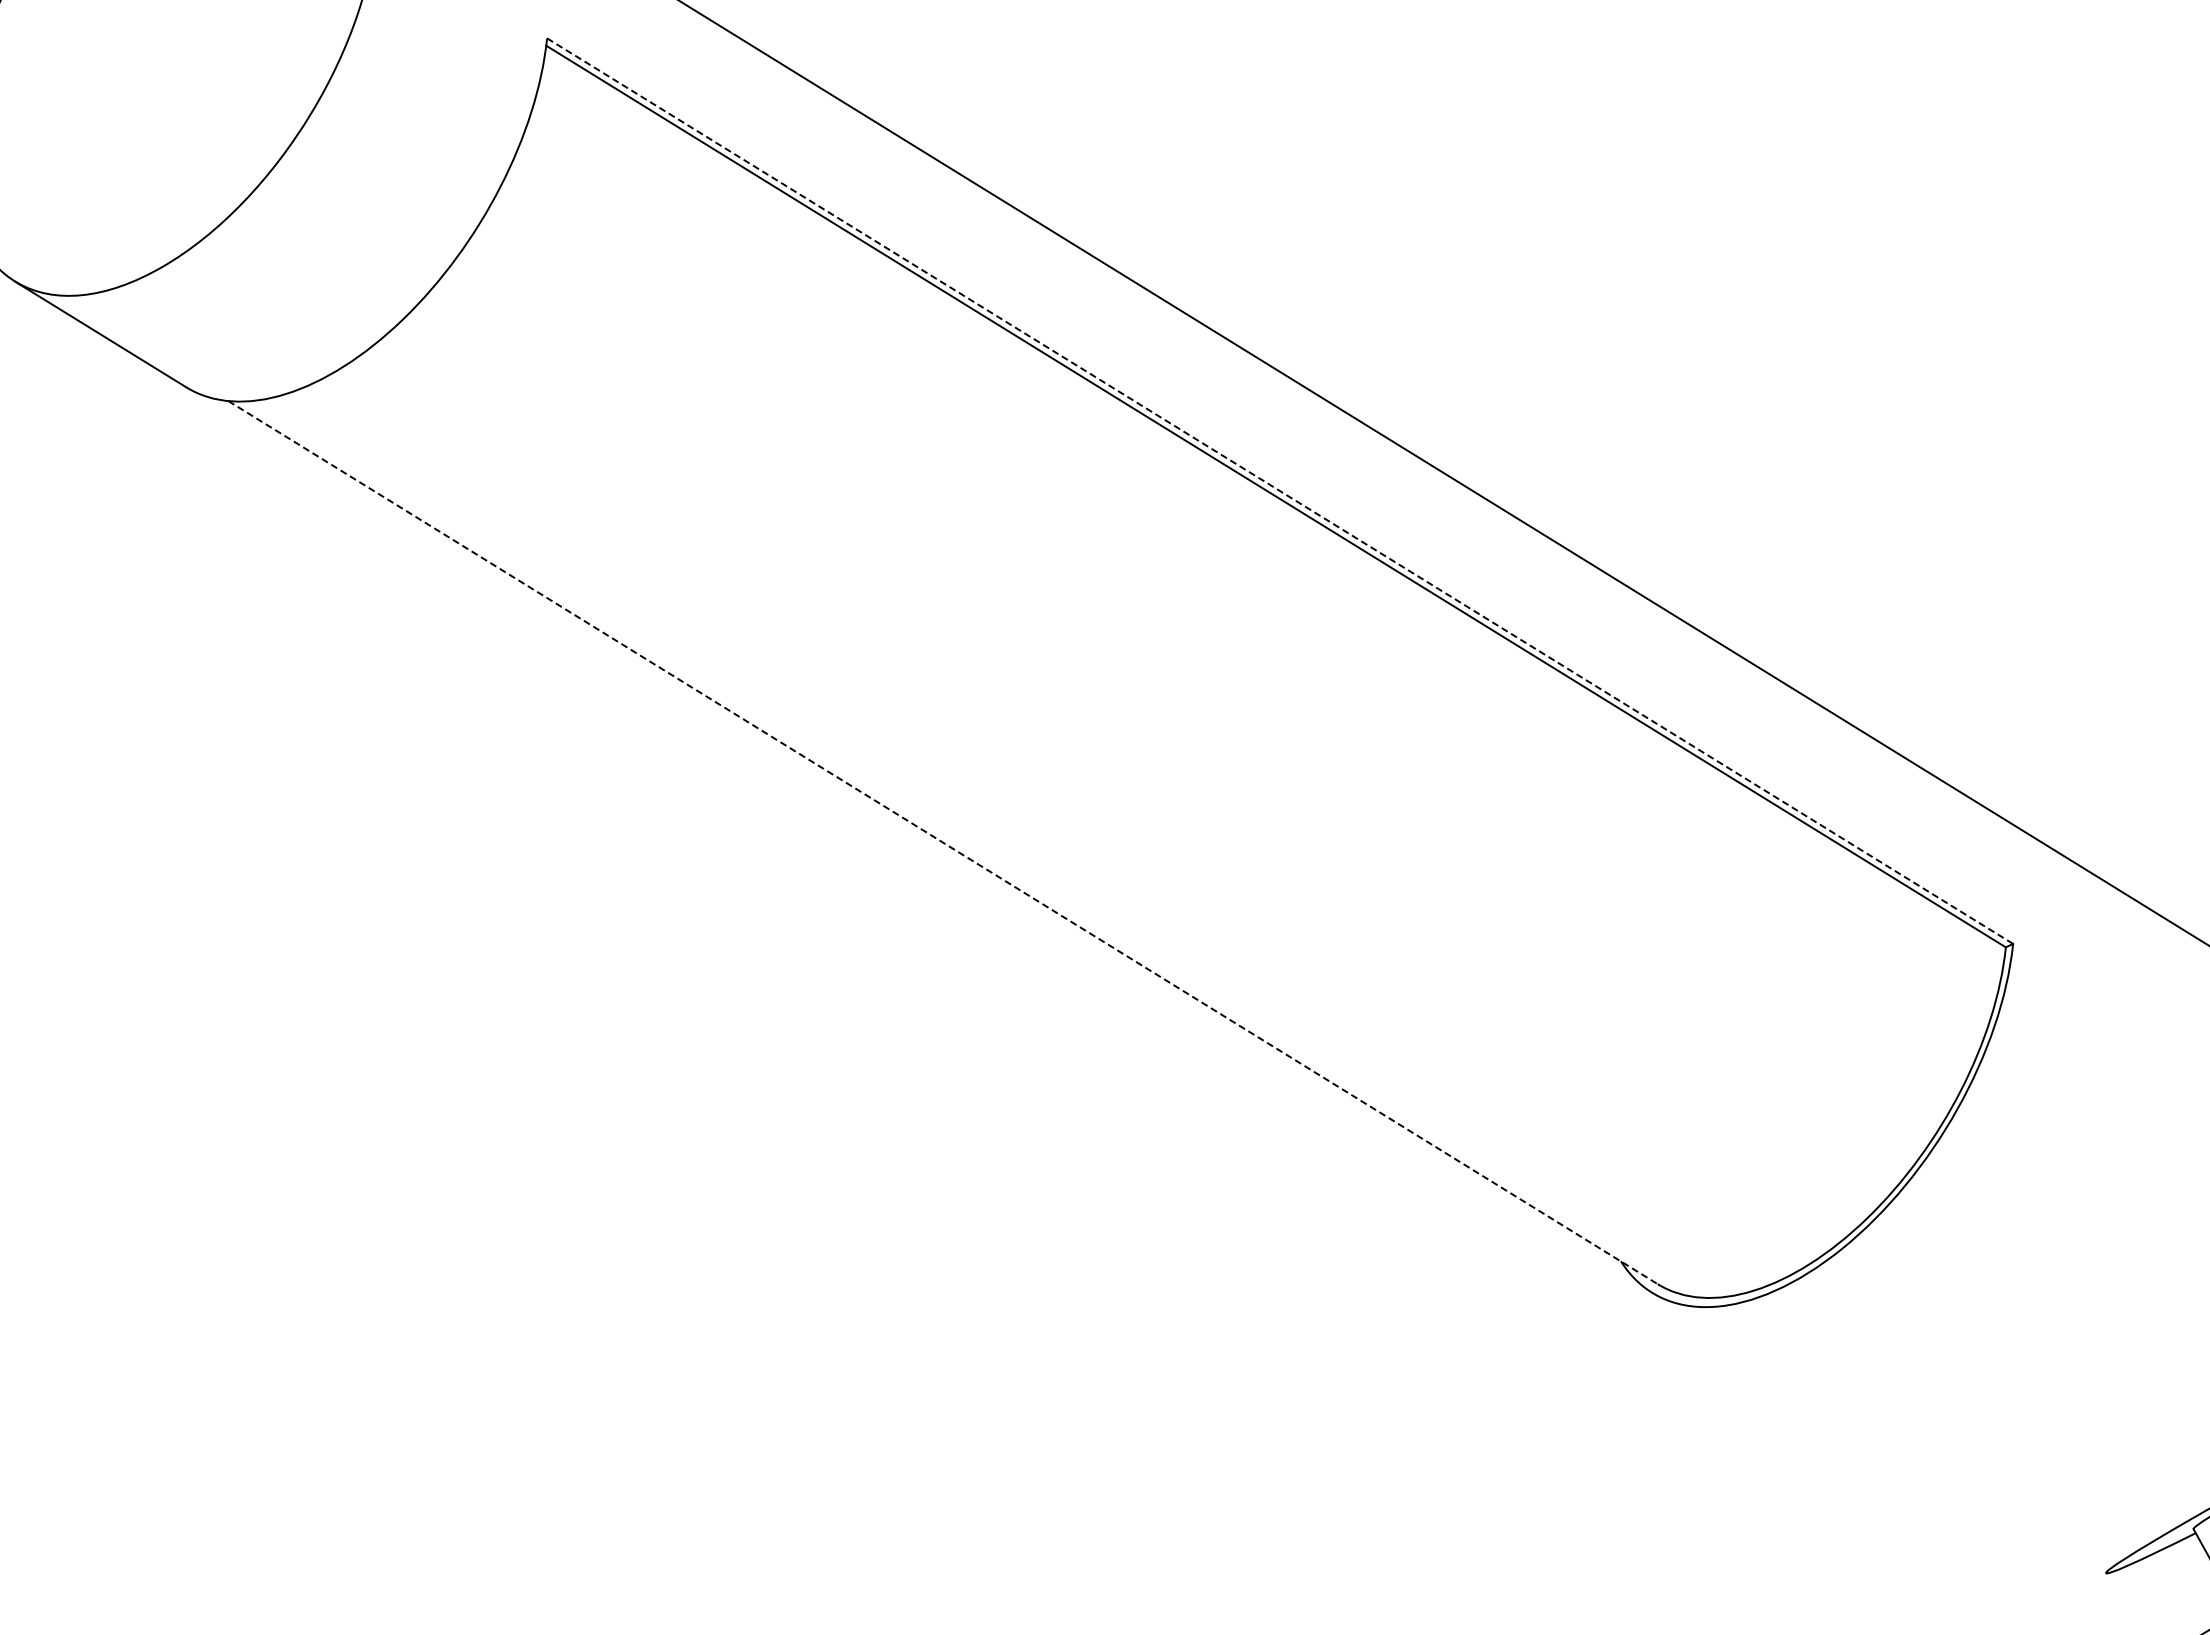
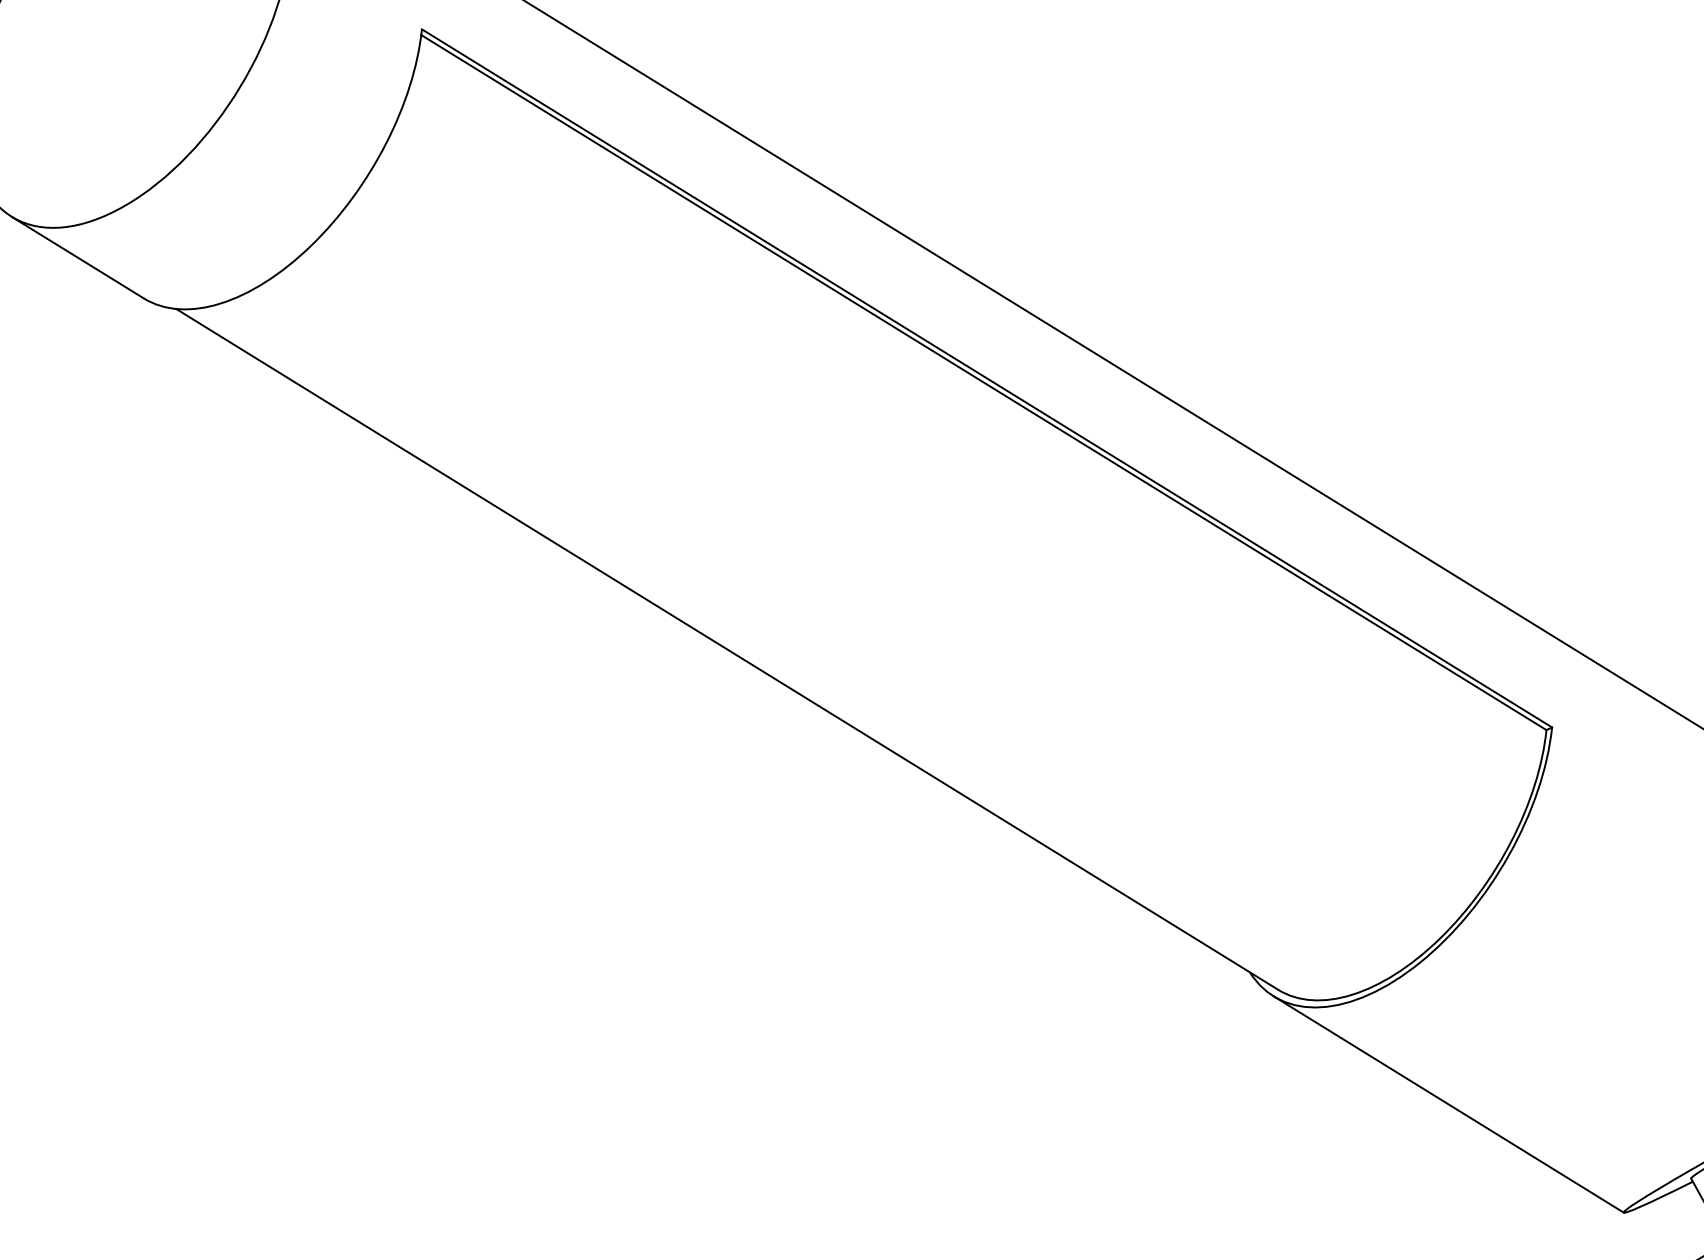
line: (1280, 491) -> (987, 378), dashed -> solid
line: (943, 842) -> (727, 649), dashed -> solid
line: (1879, 1432) -> (1449, 1104), added

